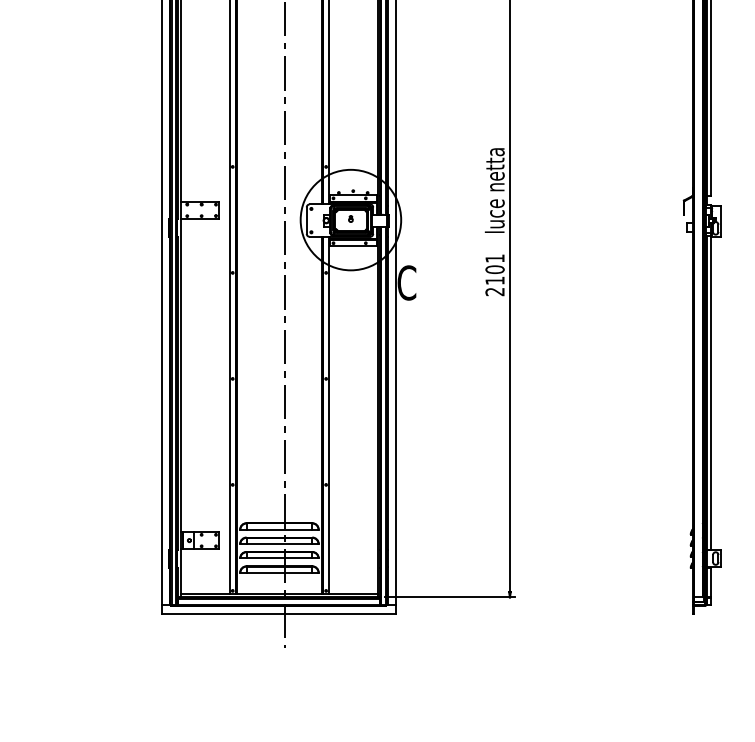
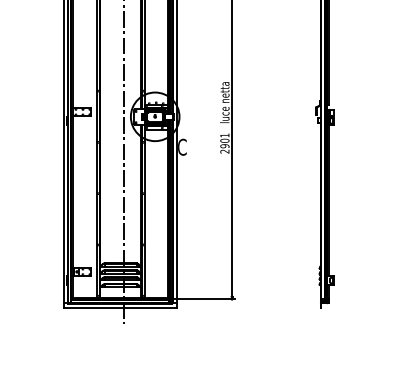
text: (494, 281) -> (224, 146), 2101 -> 2901

